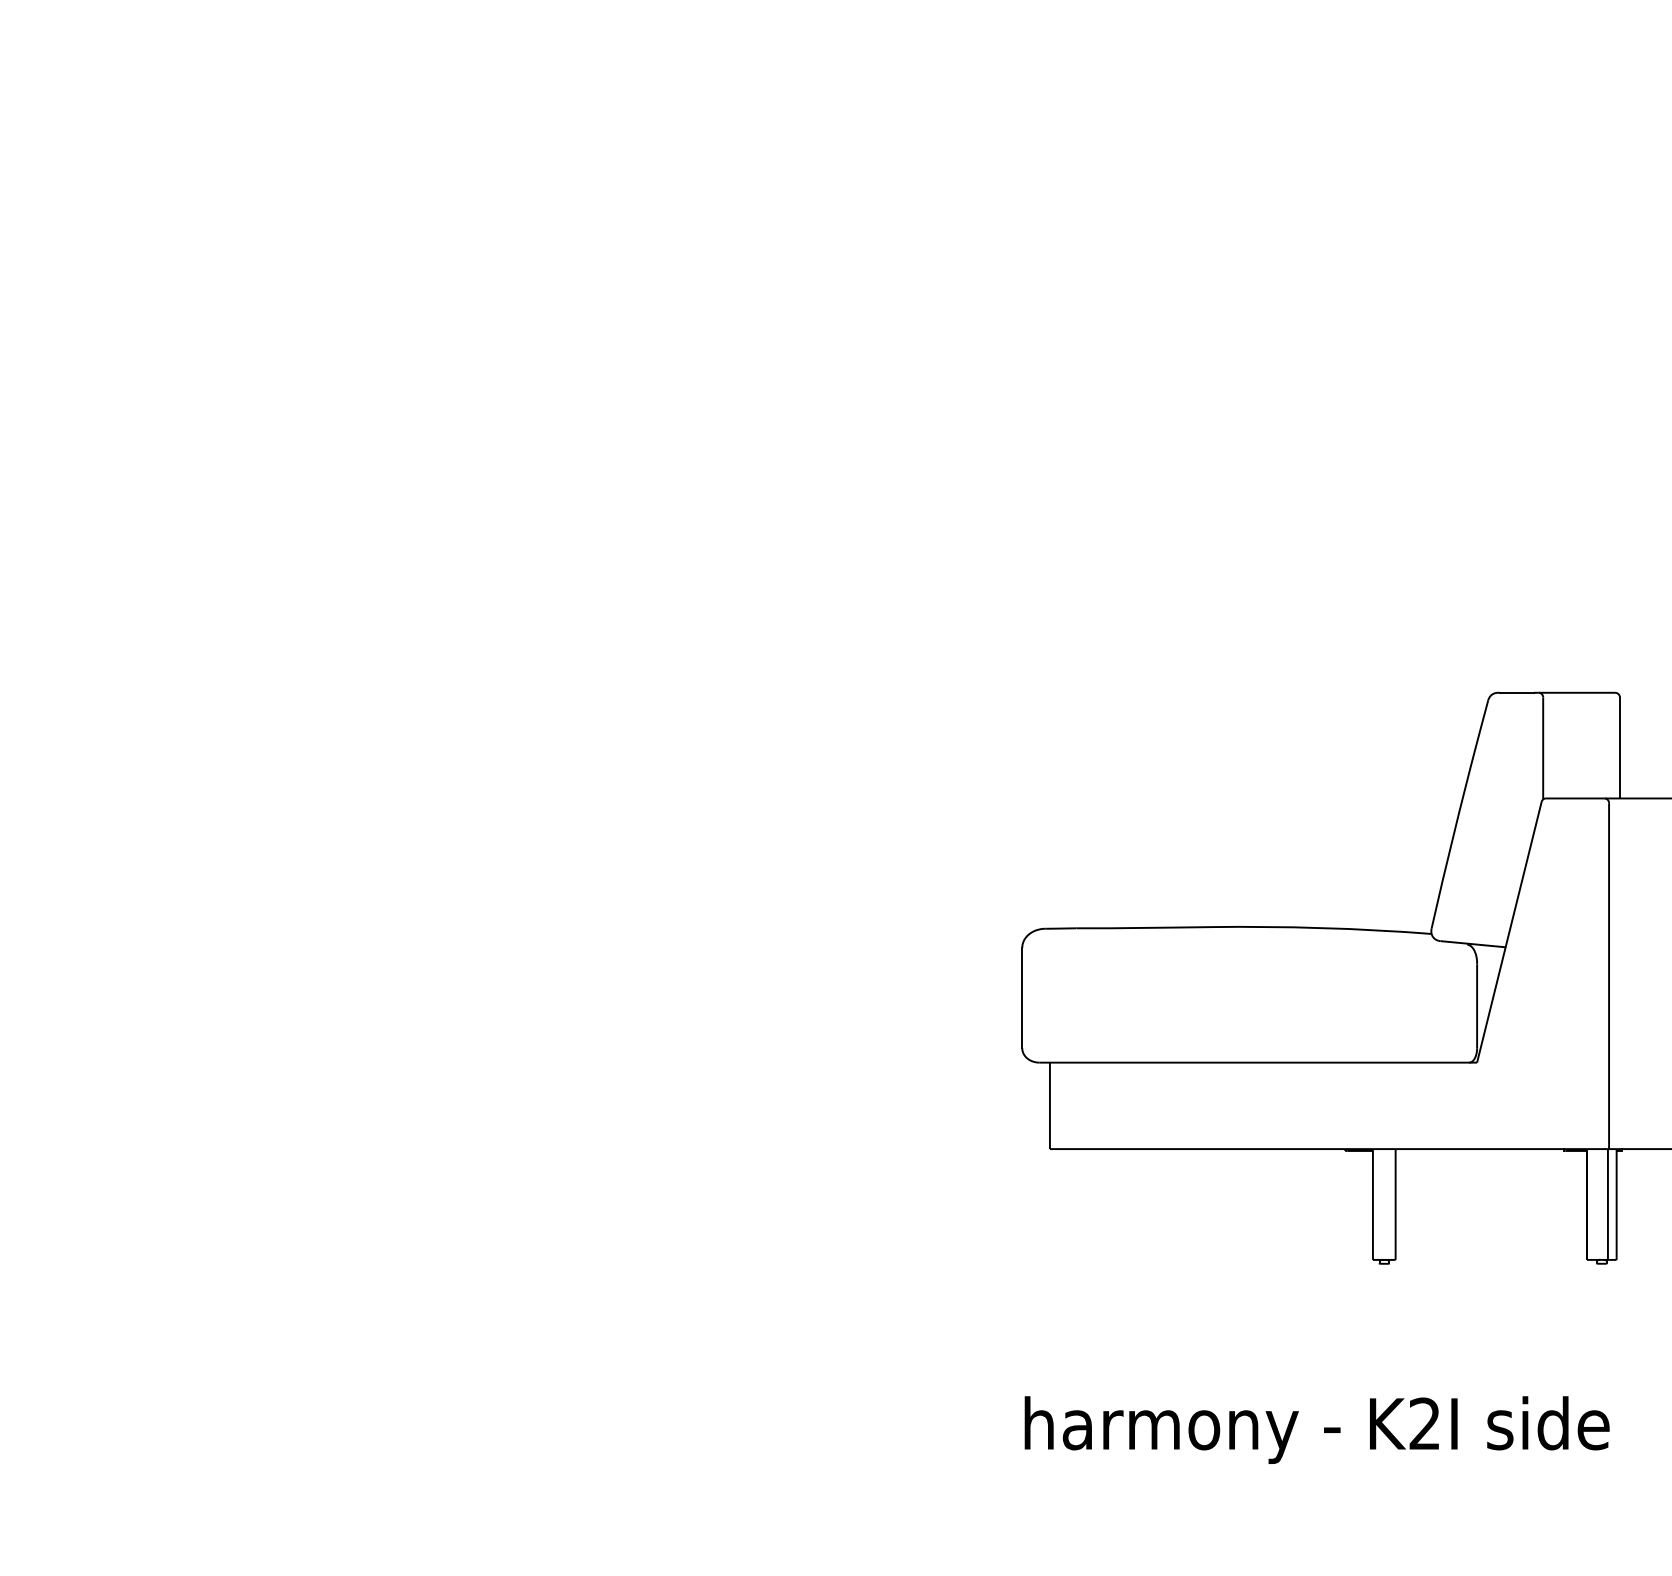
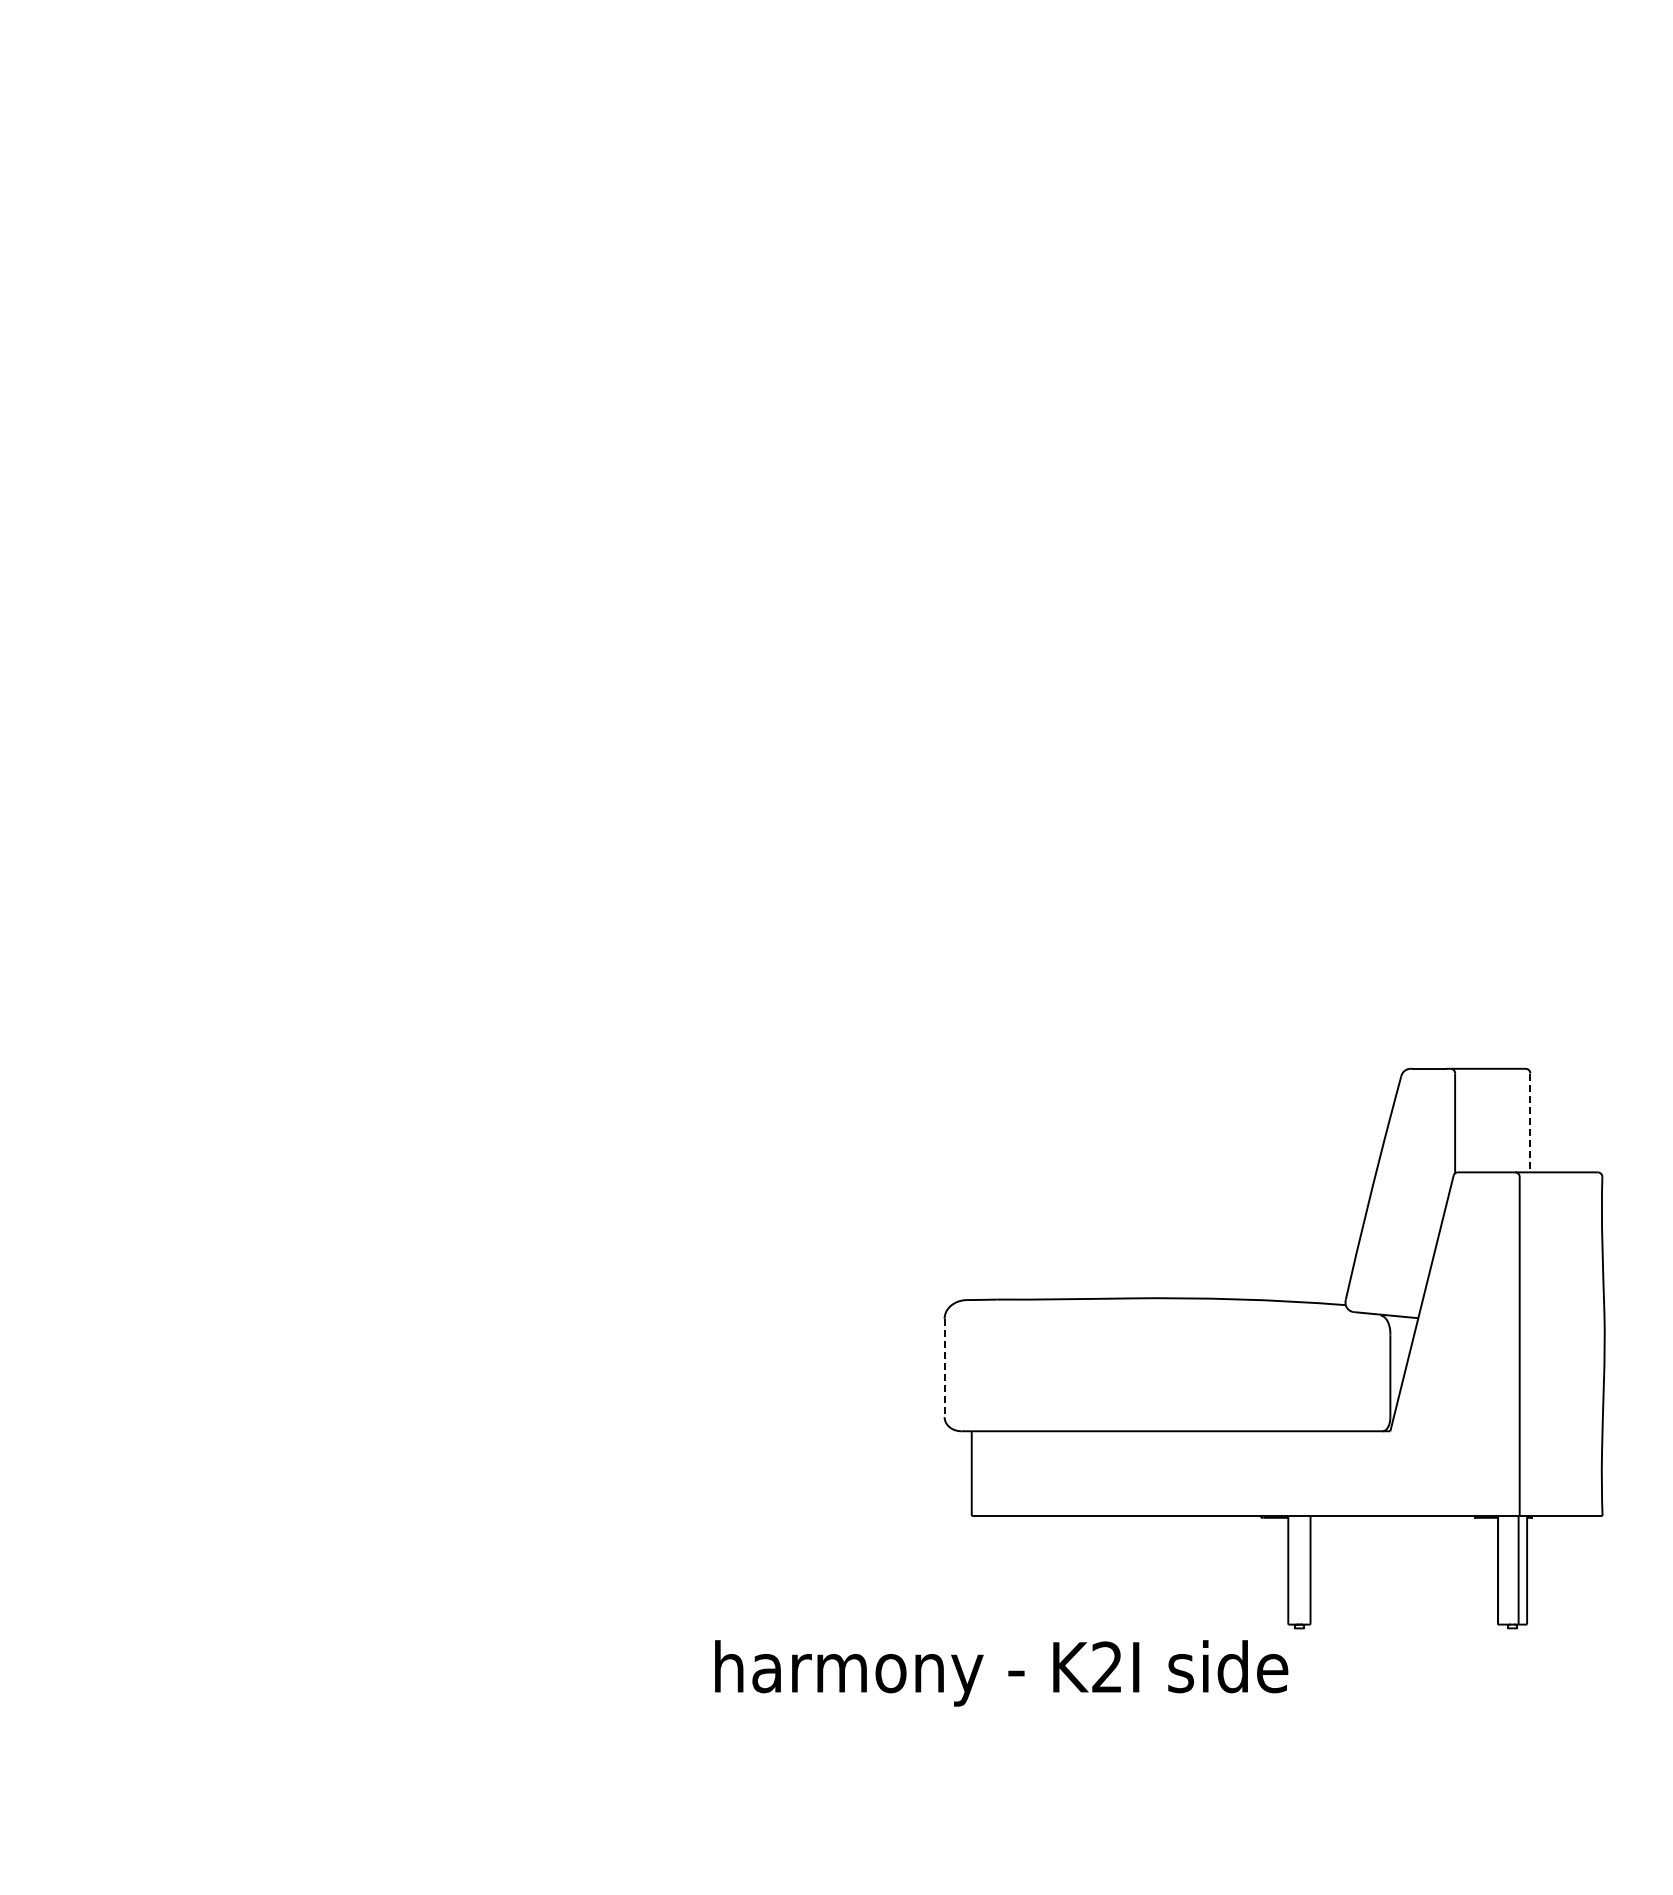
line: (1620, 748) -> (1530, 1123), solid -> dashed
line: (1022, 998) -> (944, 1368), solid -> dashed
text: (1317, 1430) -> (1001, 1673), moved

